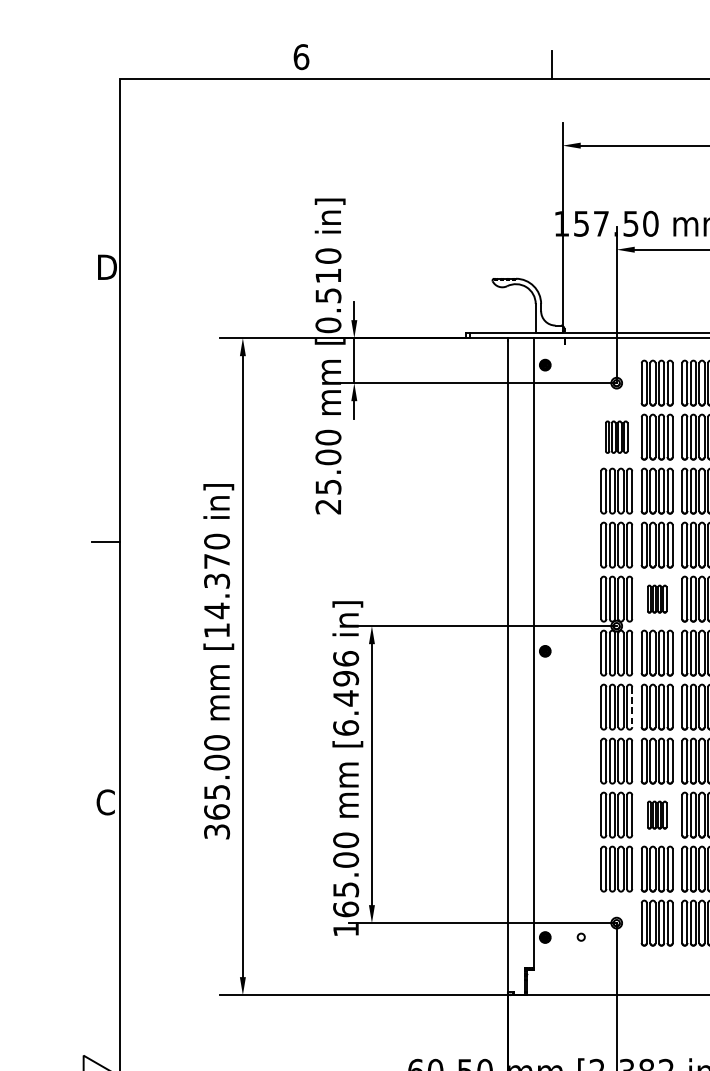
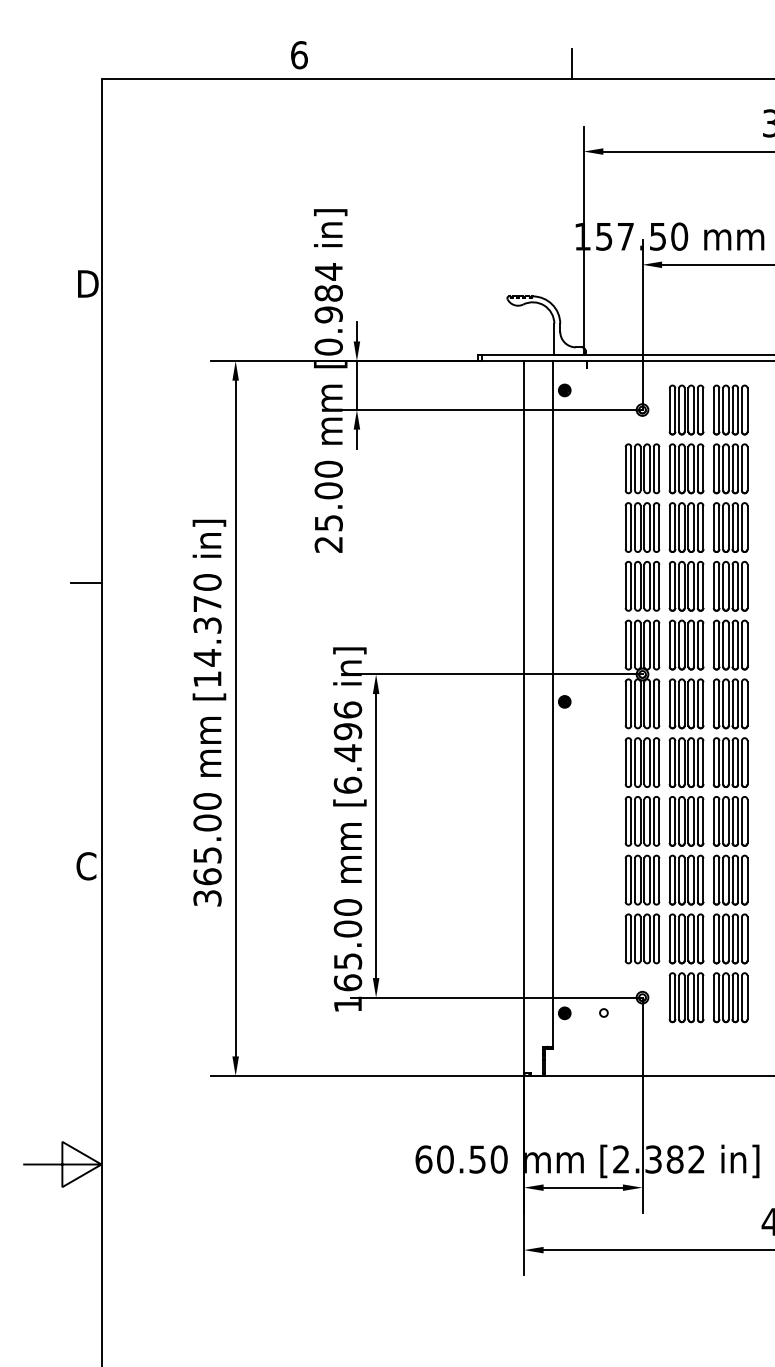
text: (328, 276) -> (328, 293), [0.510 -> [0.984
part: (616, 436) -> (642, 468), size x1.43
part: (657, 598) -> (686, 644), size x1.67
line: (632, 707) -> (659, 762), dashed -> solid
part: (657, 814) -> (686, 879), size x1.67

